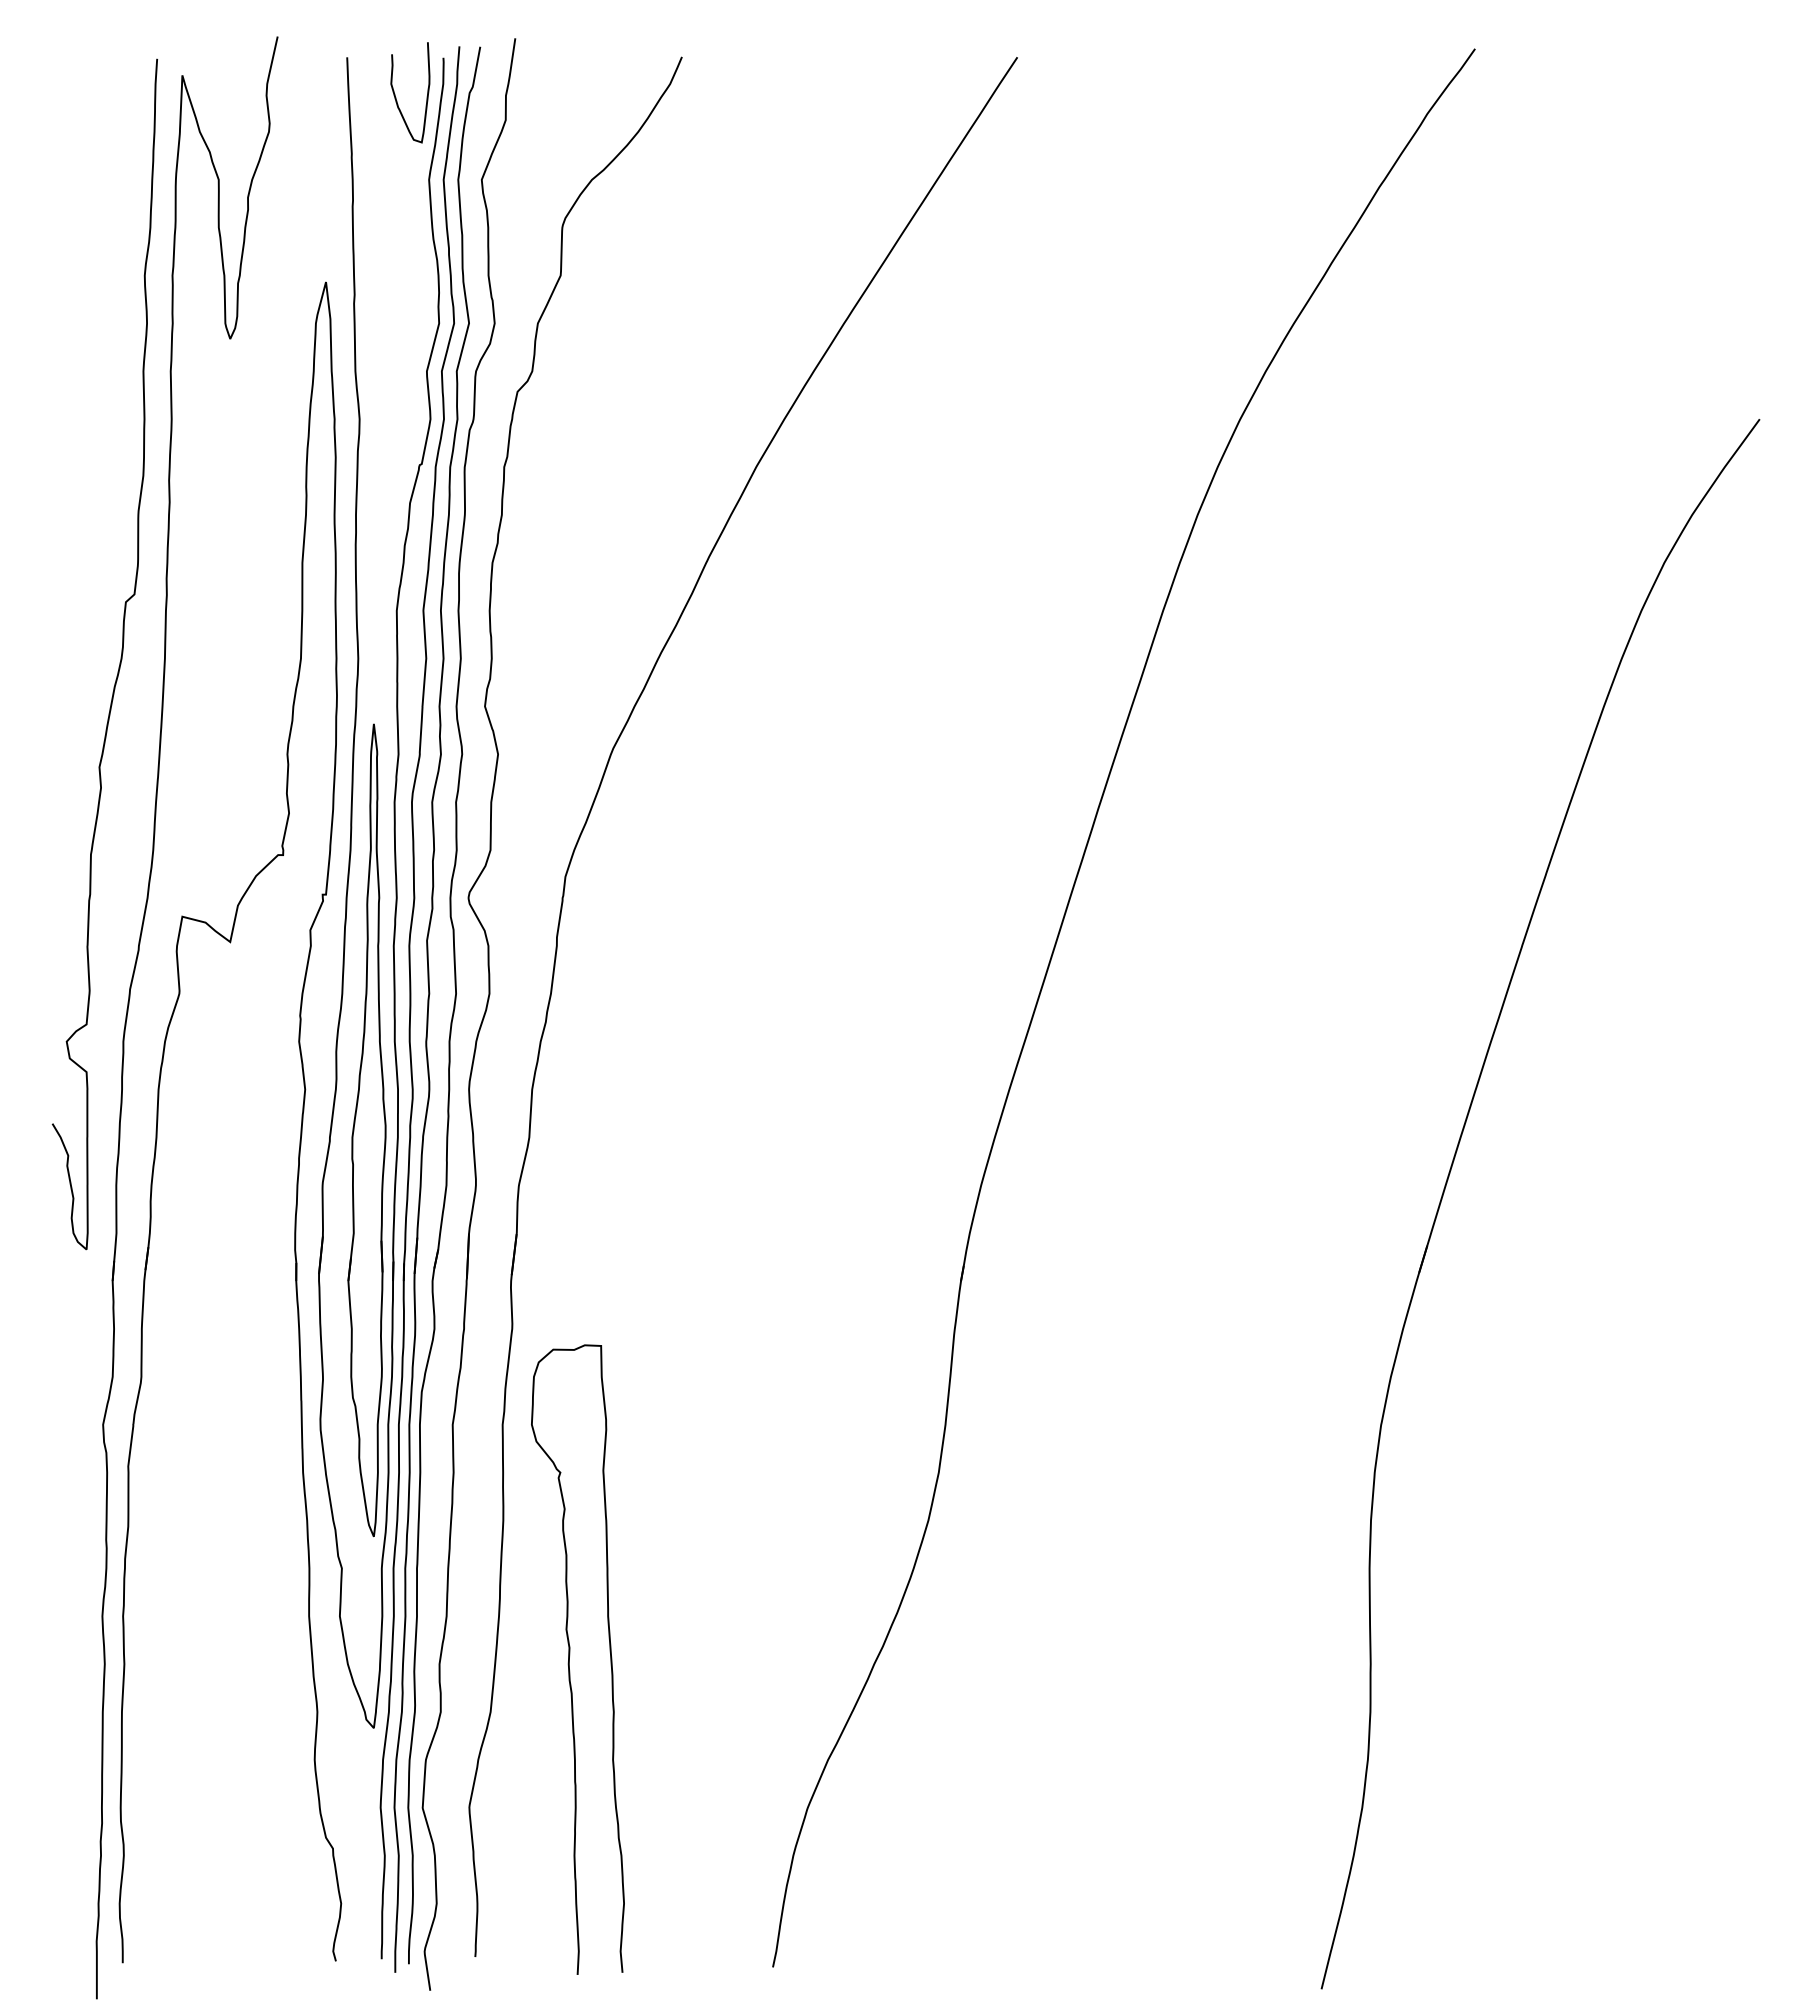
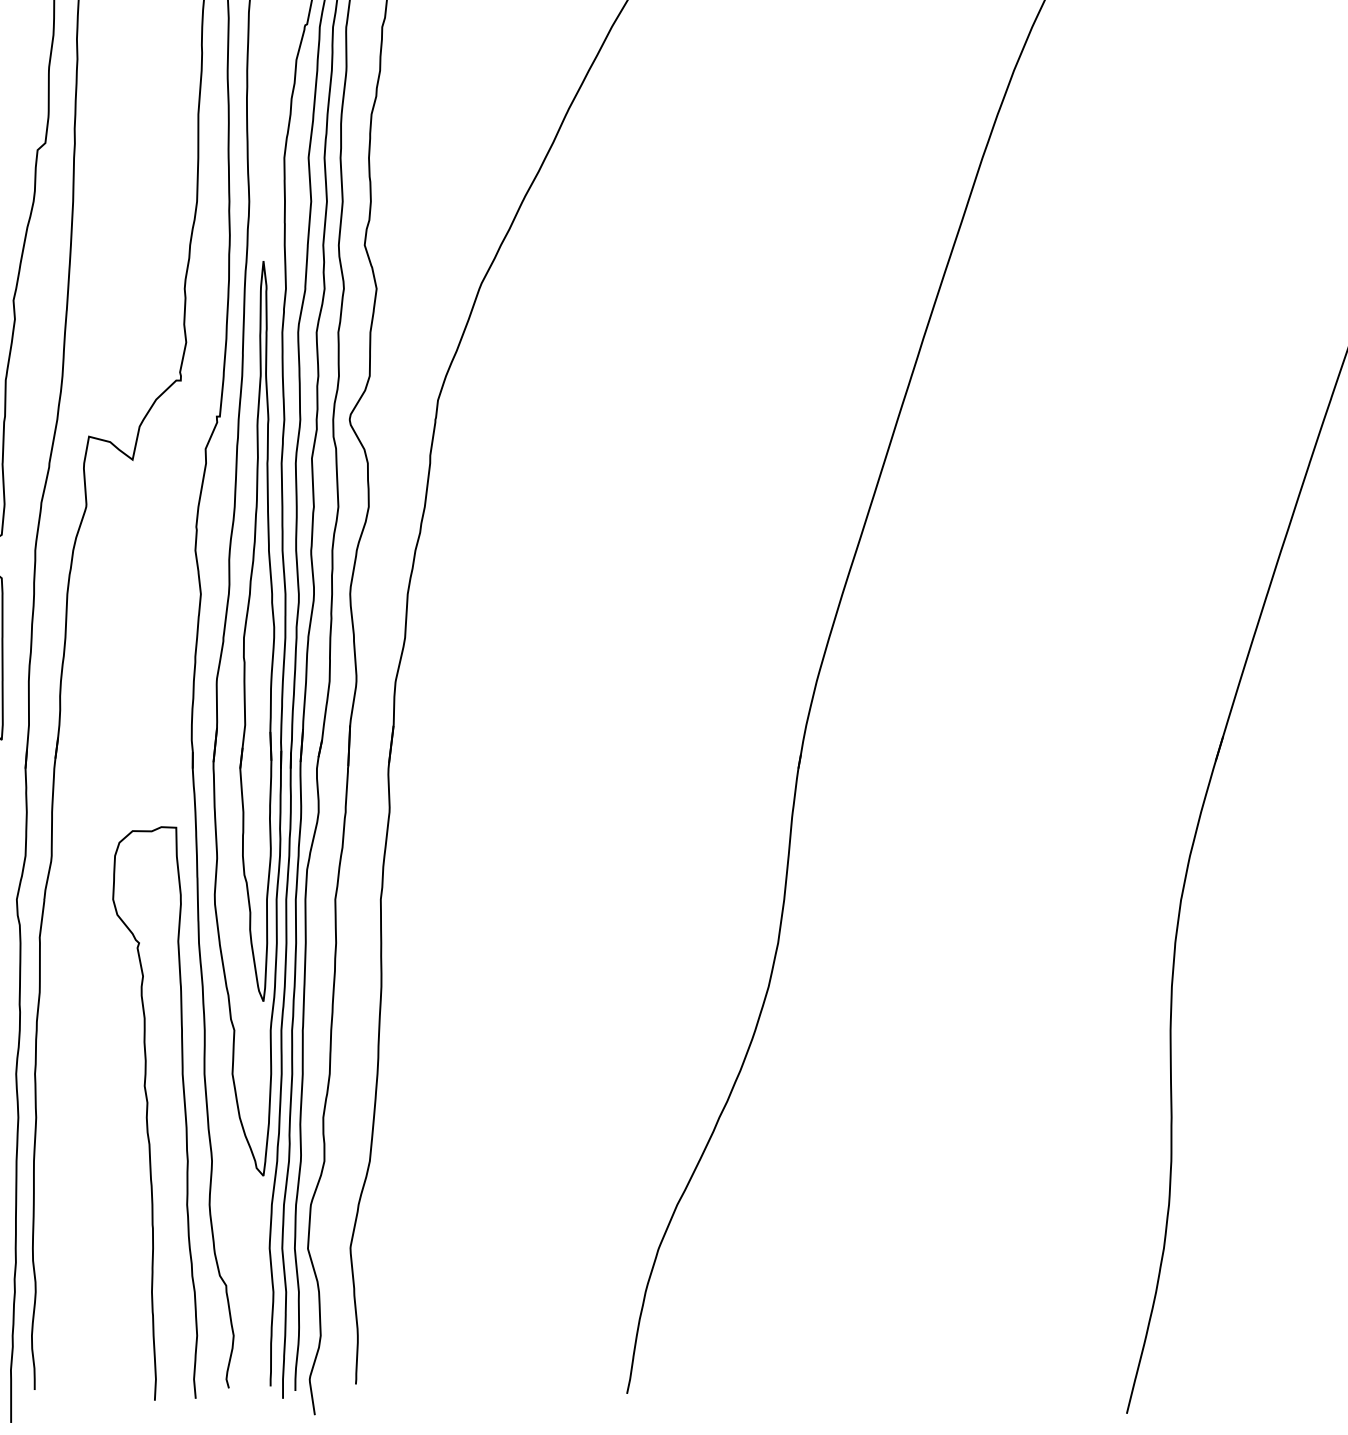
curve: (569, 1659) -> (147, 1113), moved

